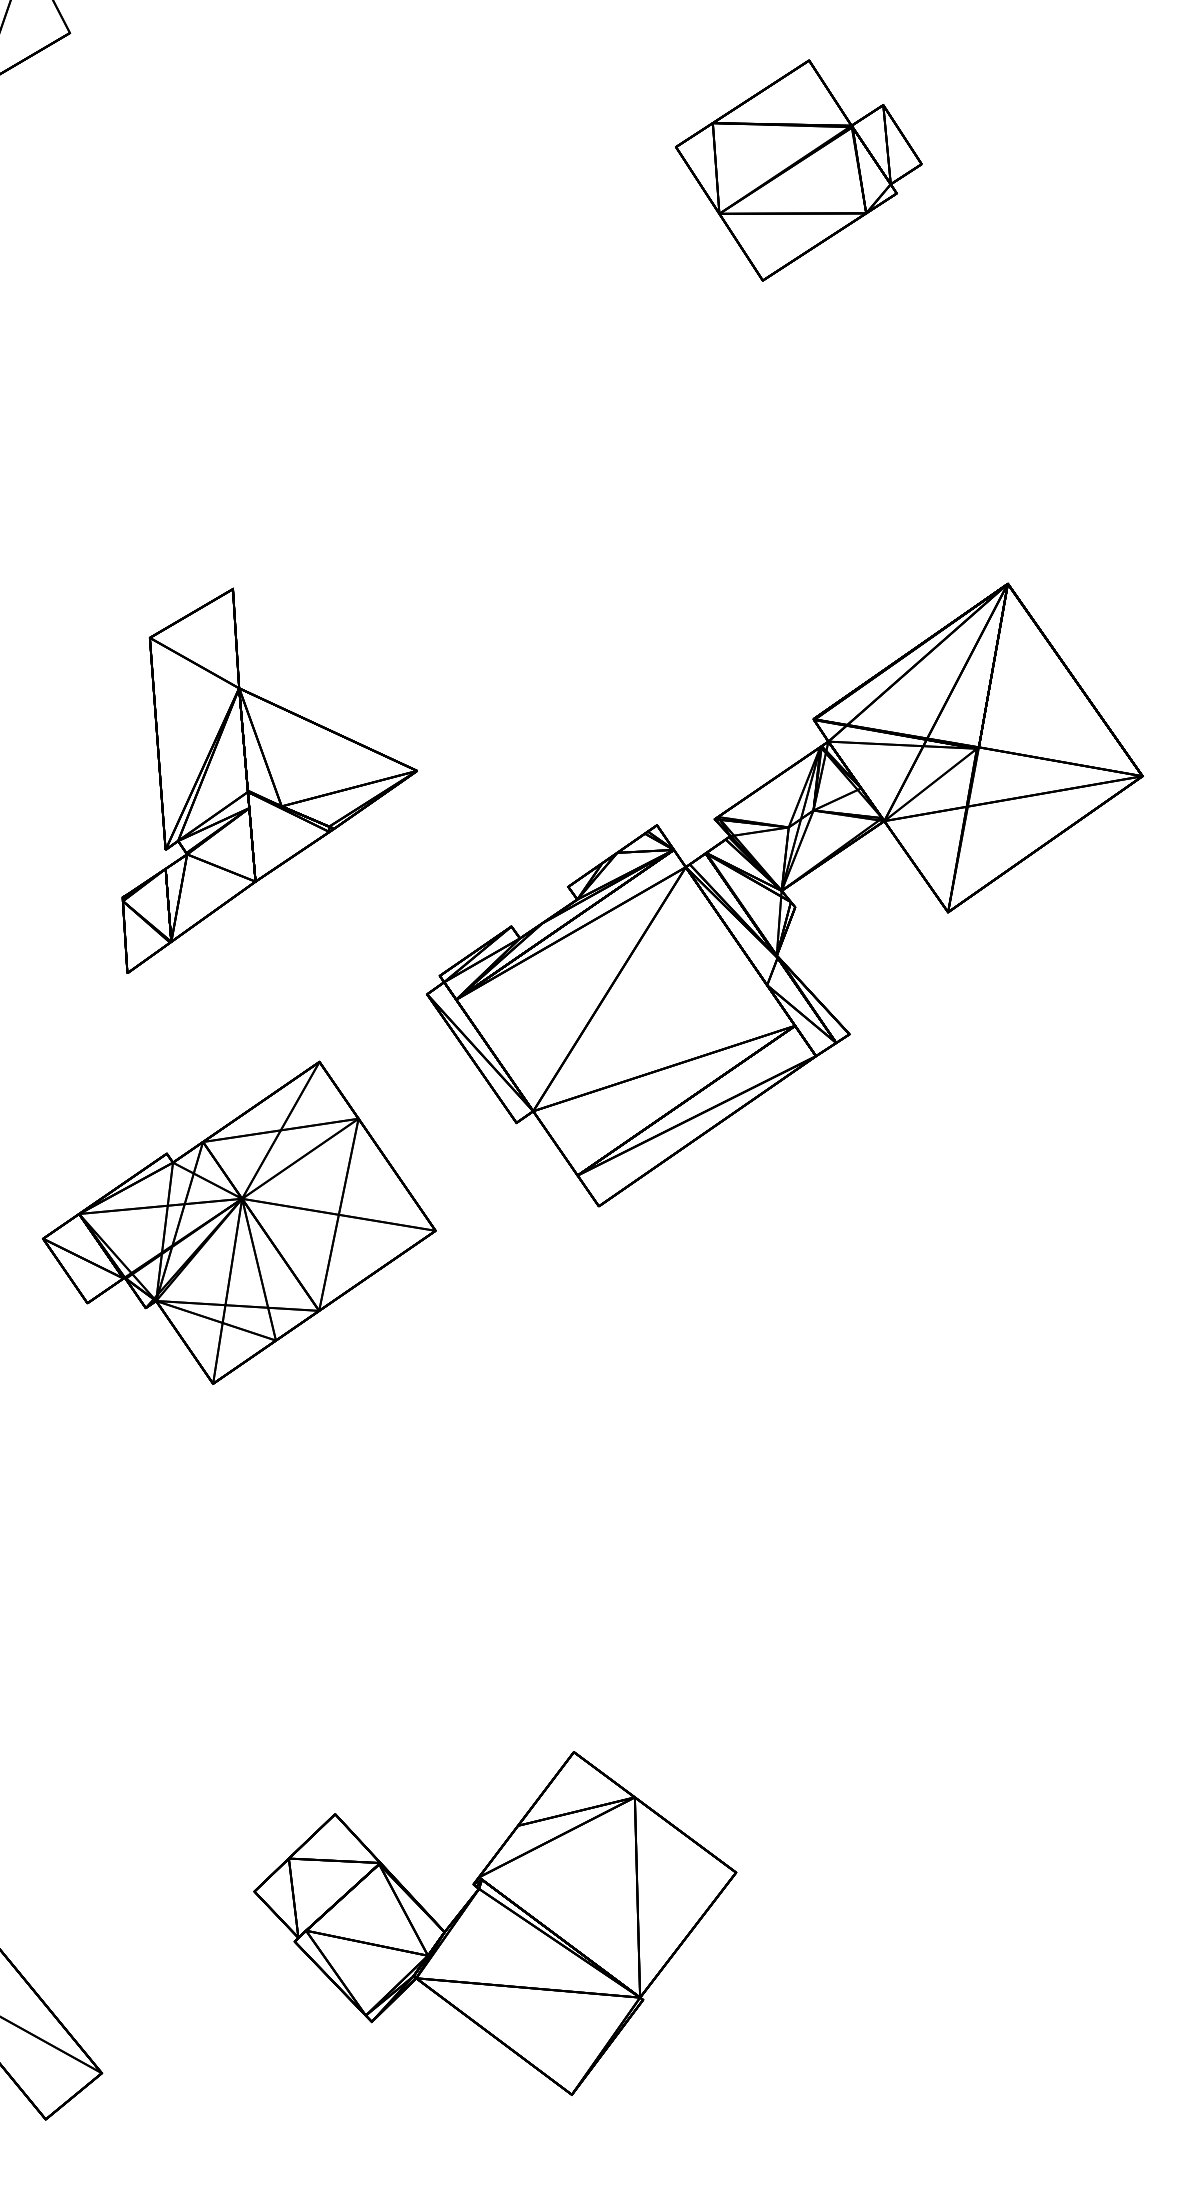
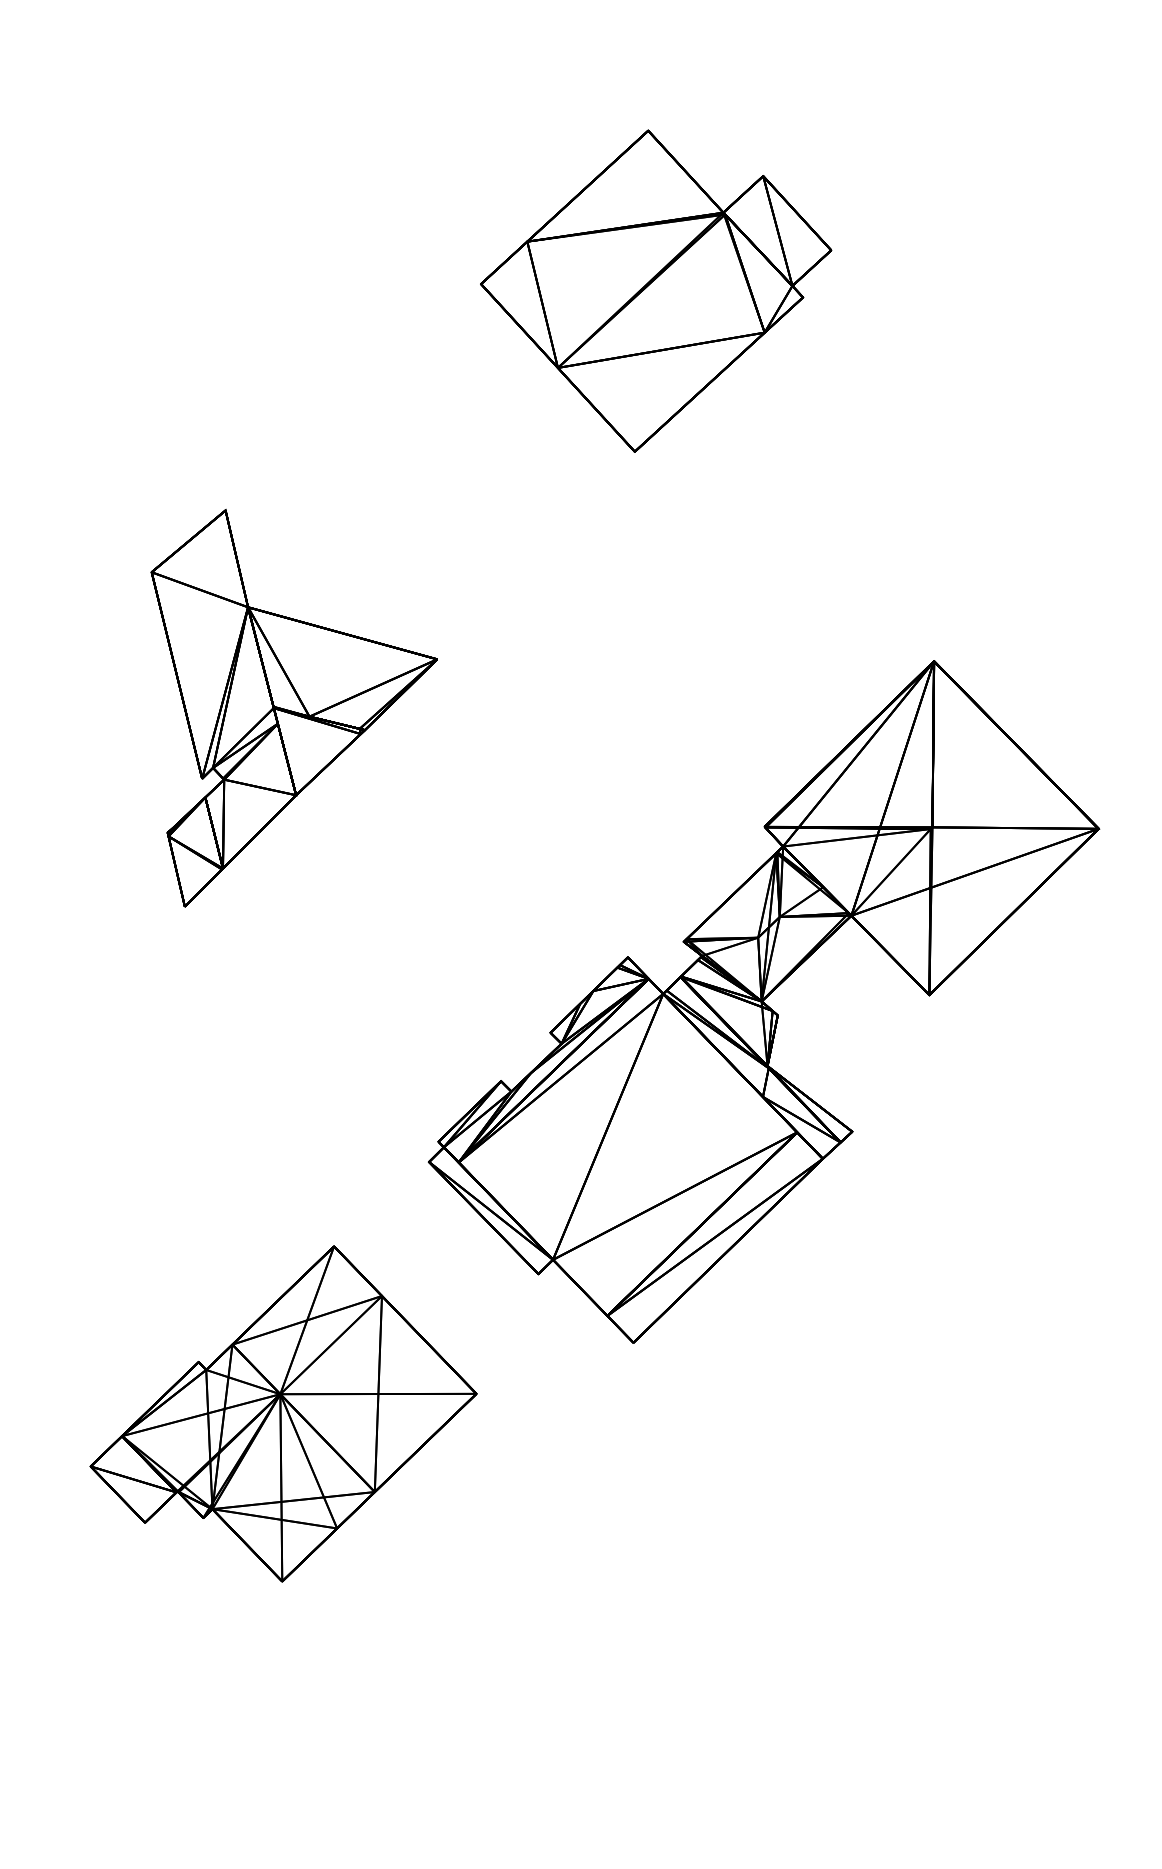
part: (798, 170) -> (659, 288), size x1.43
part: (269, 780) -> (293, 693), moved

